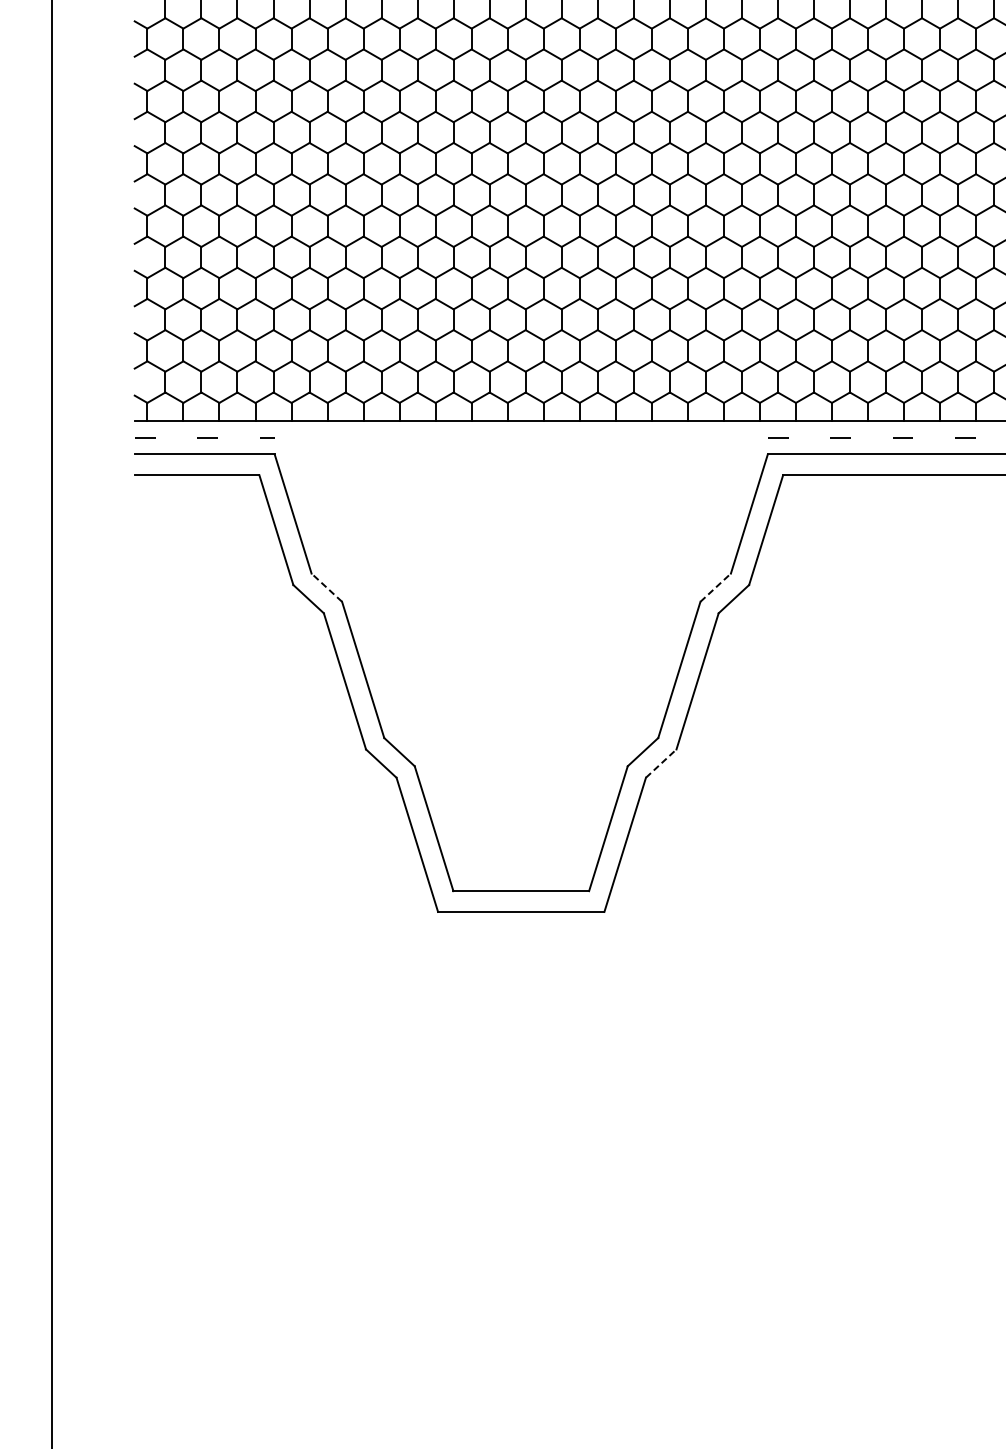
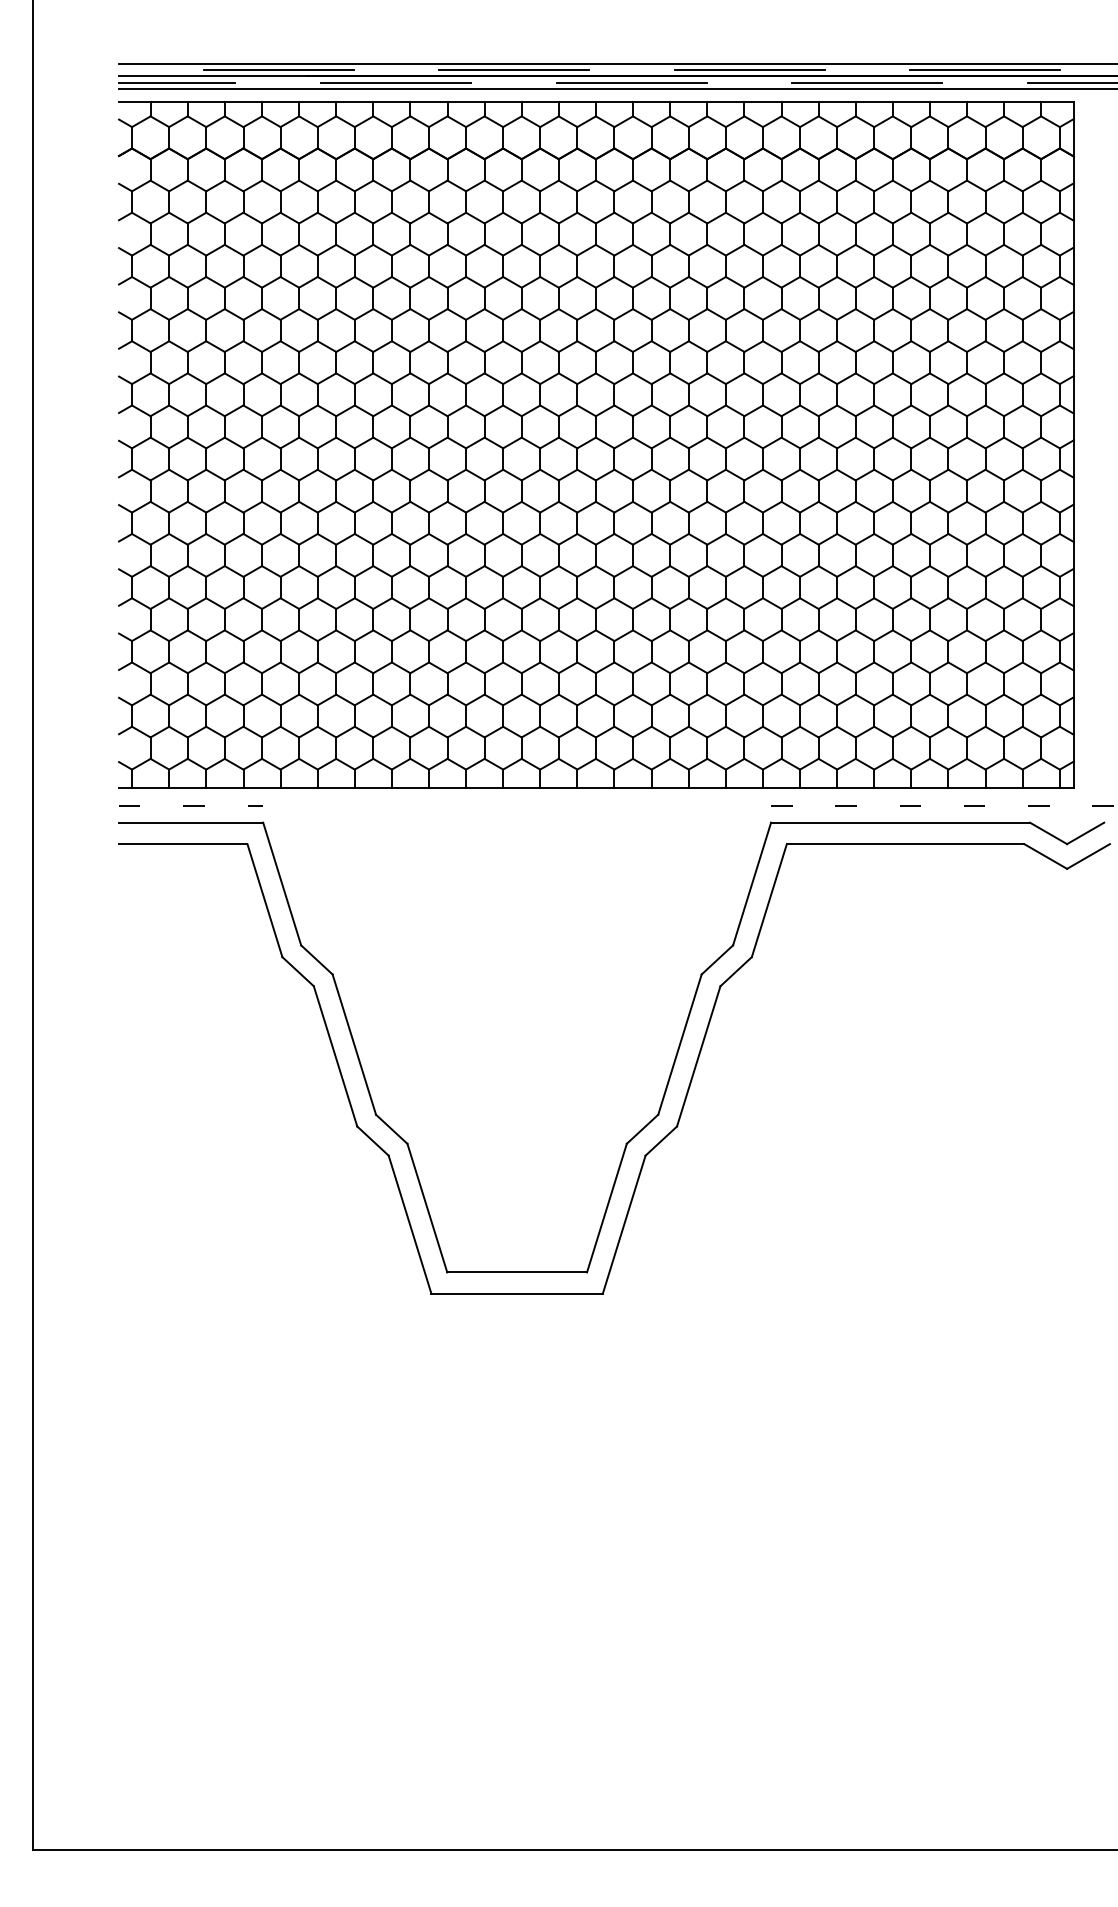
line: (326, 587) -> (316, 959), dashed -> solid
line: (715, 587) -> (717, 959), dashed -> solid
line: (661, 763) -> (661, 1140), dashed -> solid

